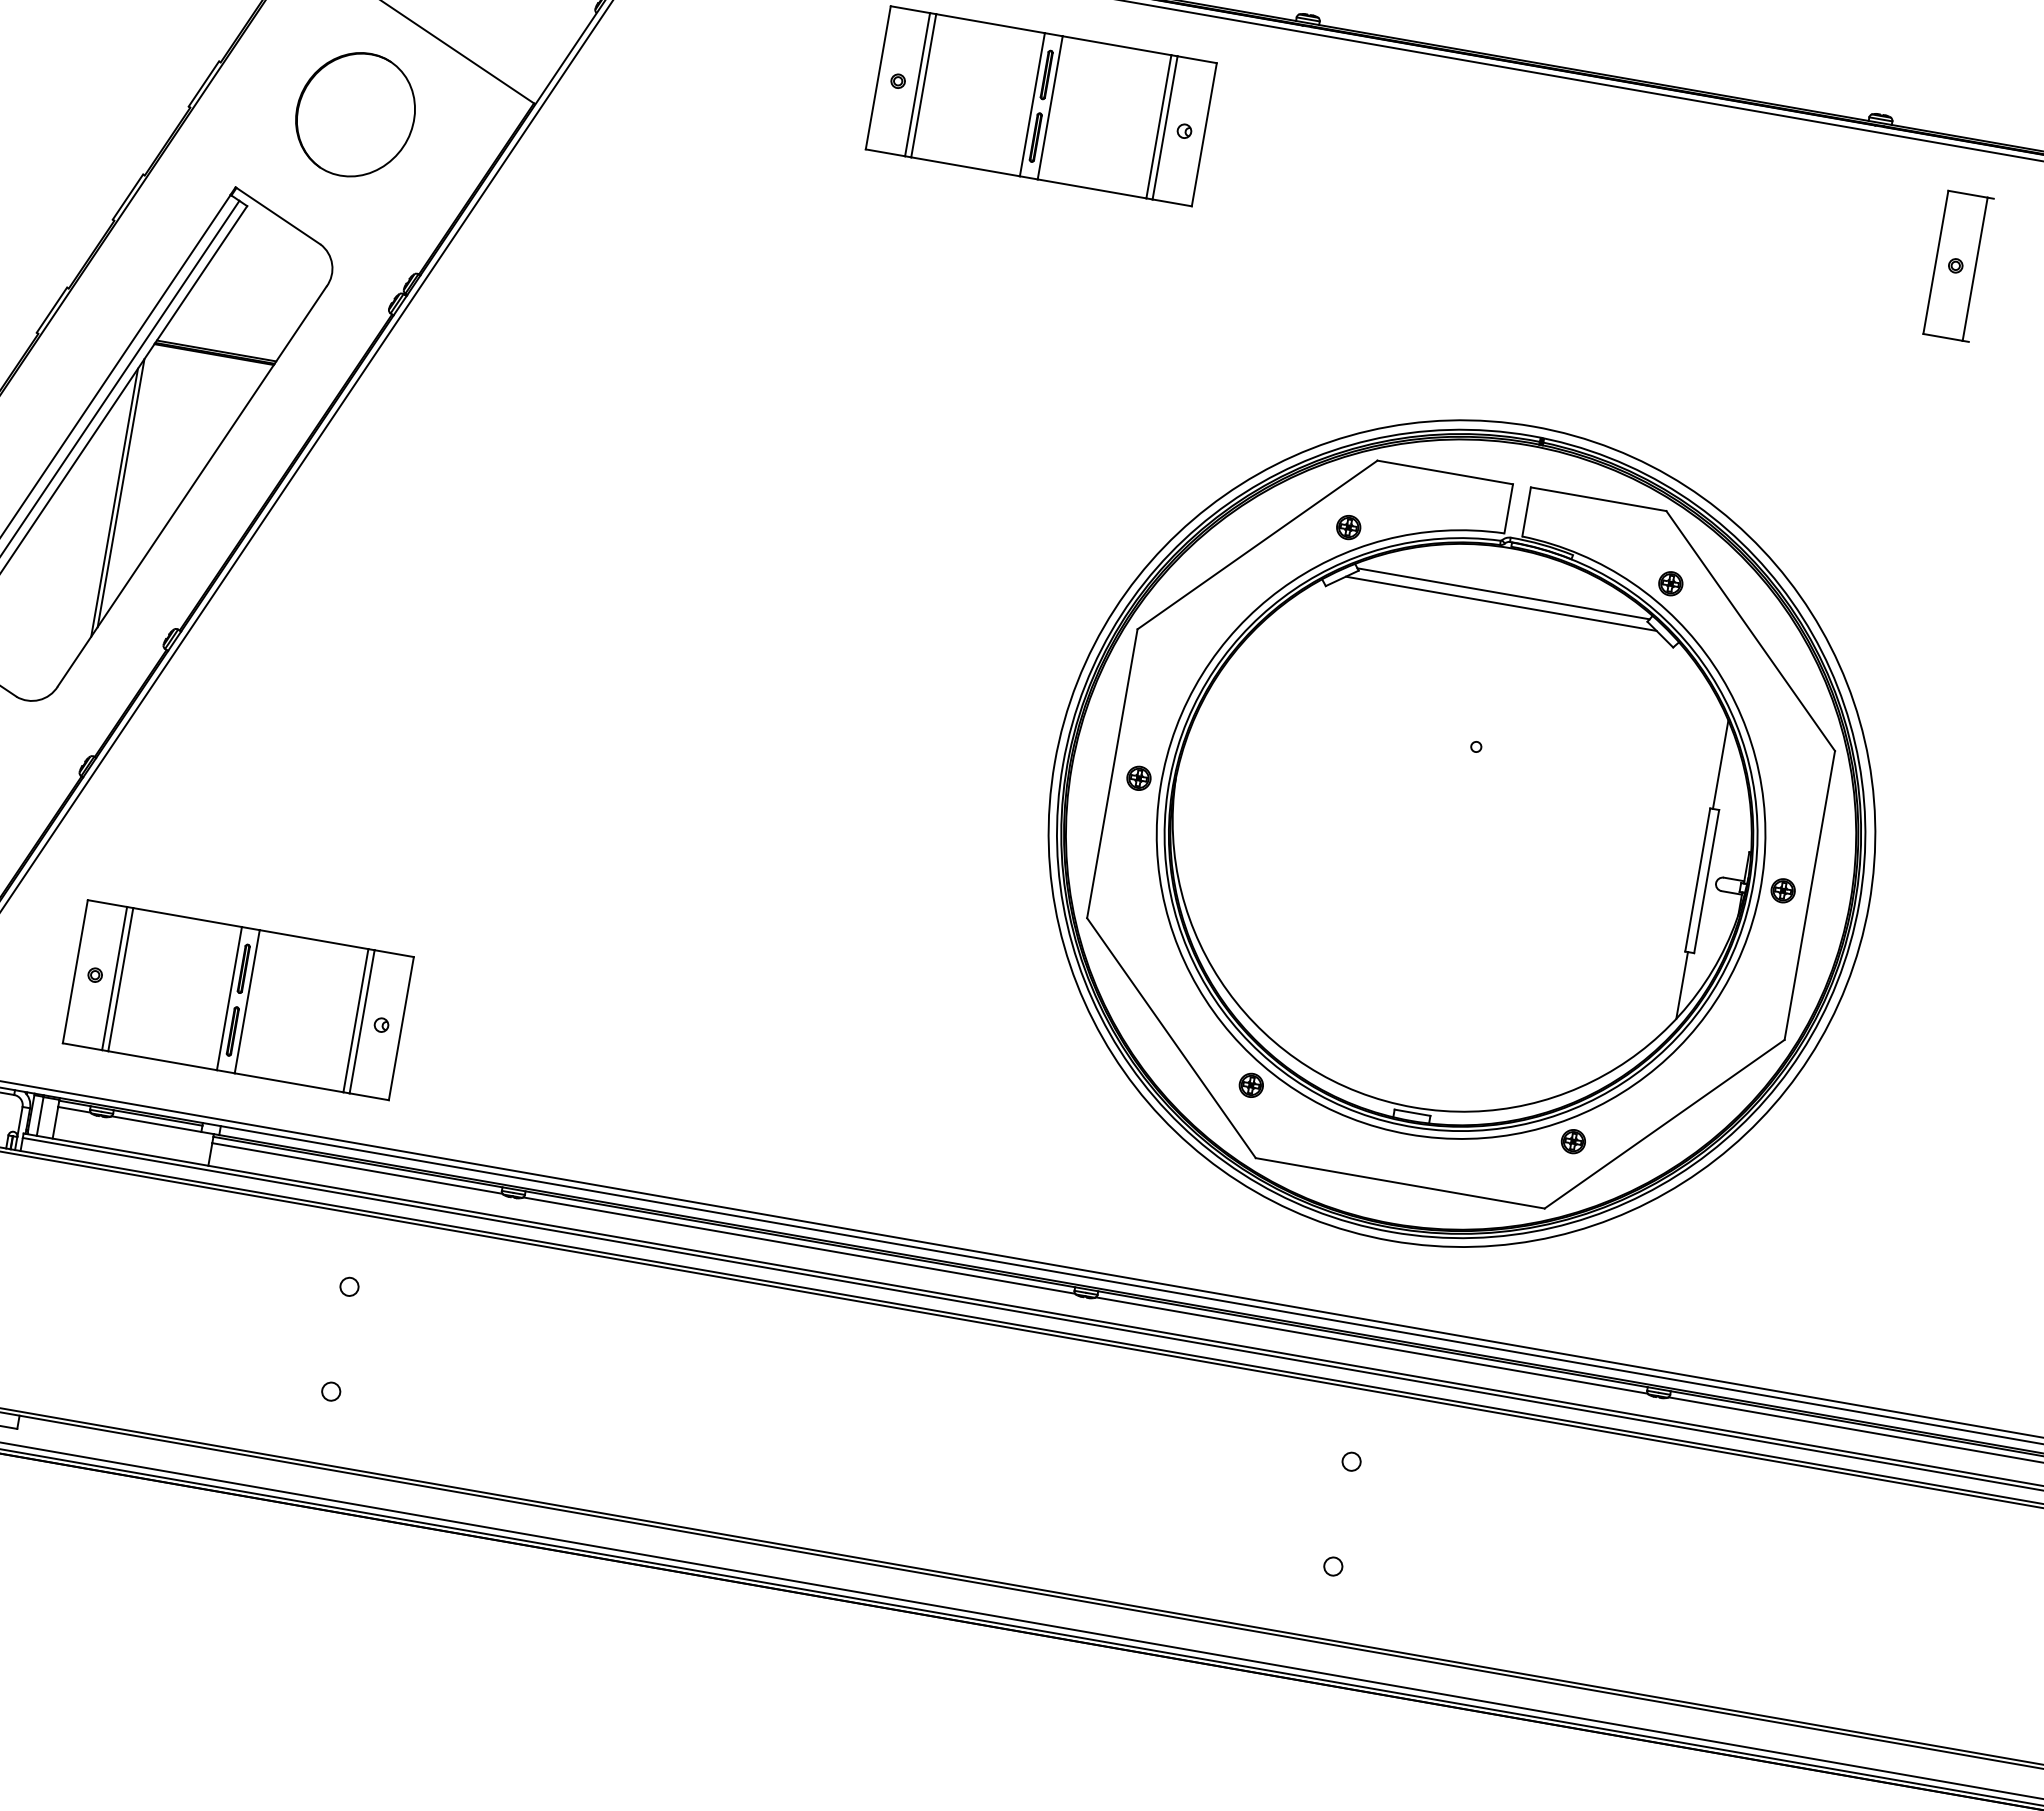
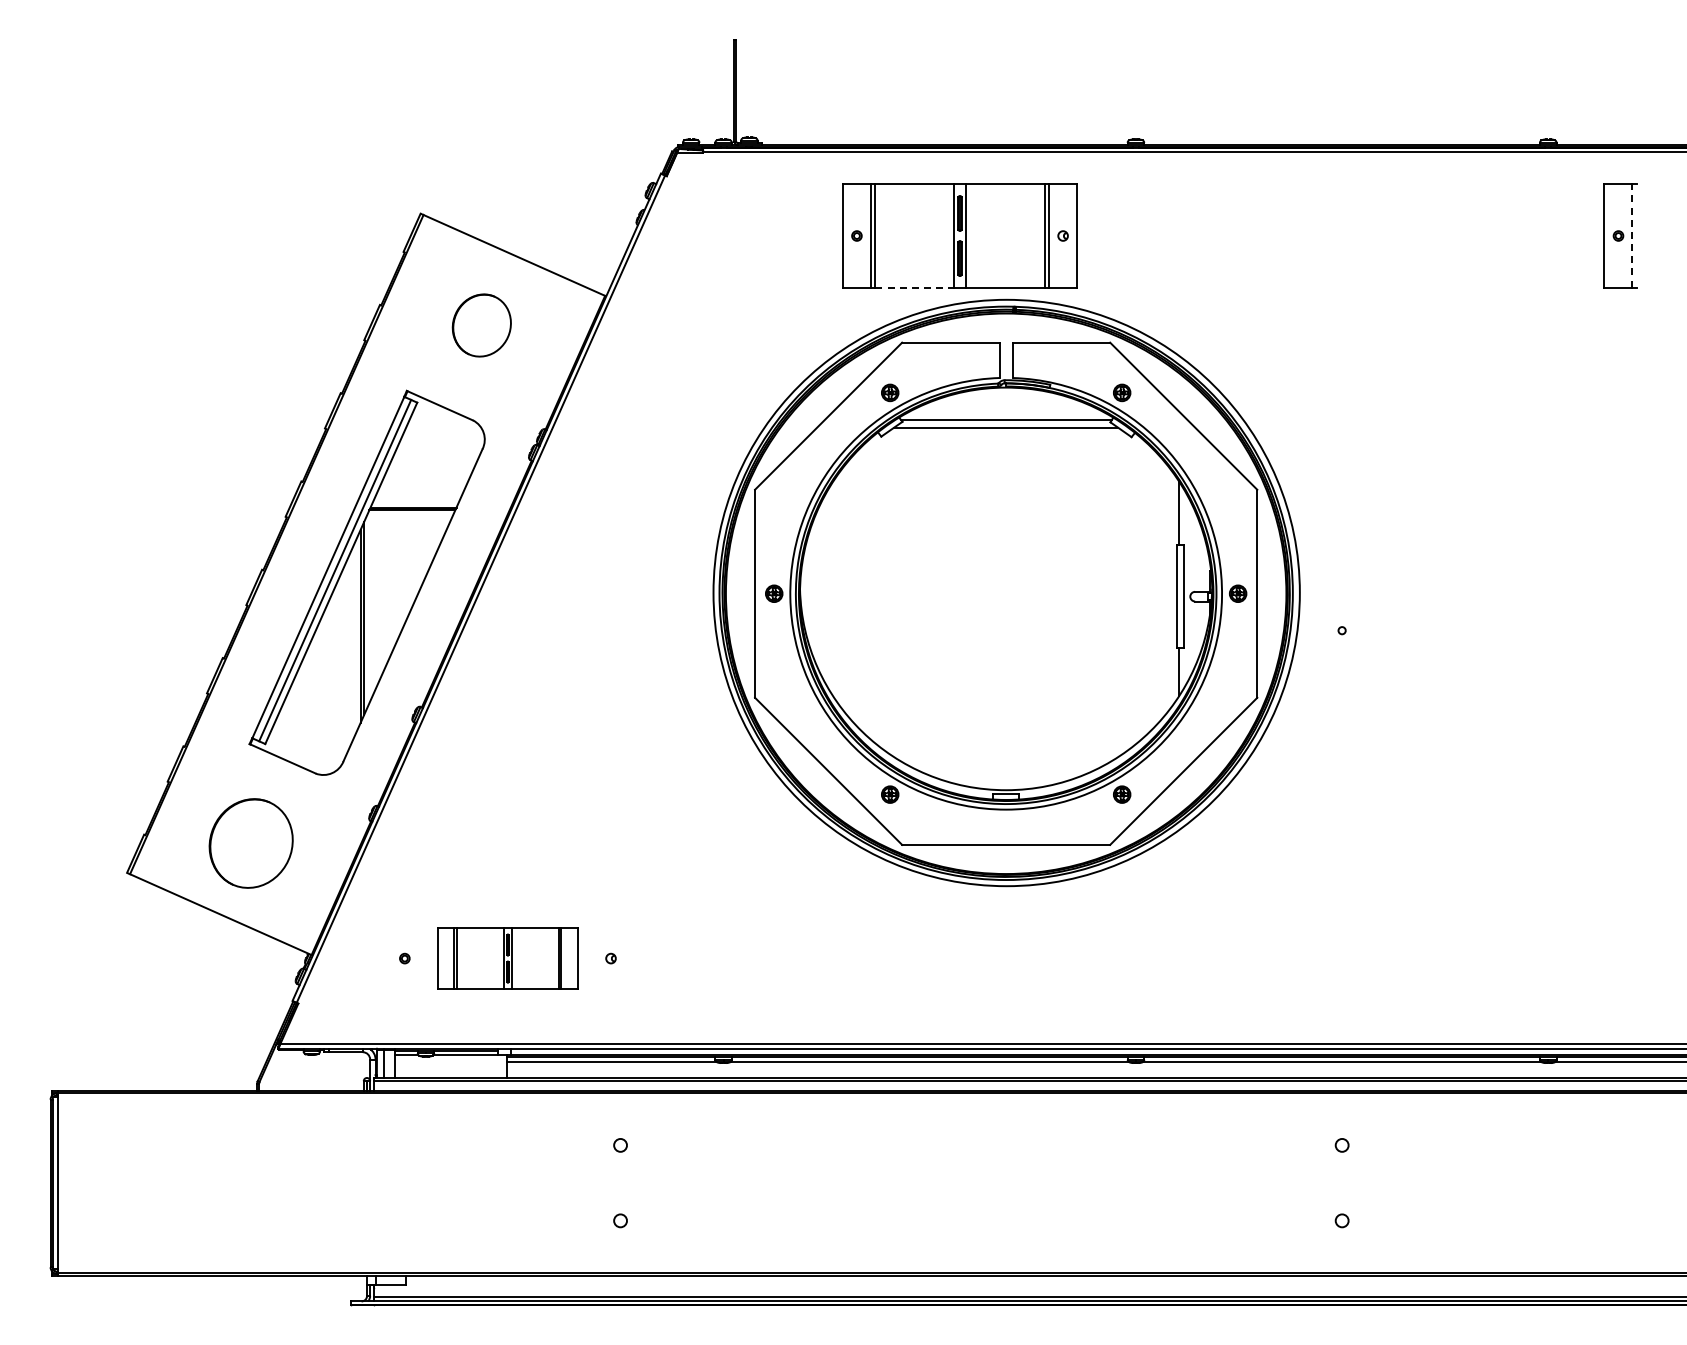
part: (355, 114) -> (481, 325), size x0.7
line: (965, 166) -> (914, 287), solid -> dashed
line: (1975, 269) -> (1632, 236), solid -> dashed
part: (1461, 832) -> (1006, 592), moved
part: (237, 999) -> (507, 958), size x0.6

